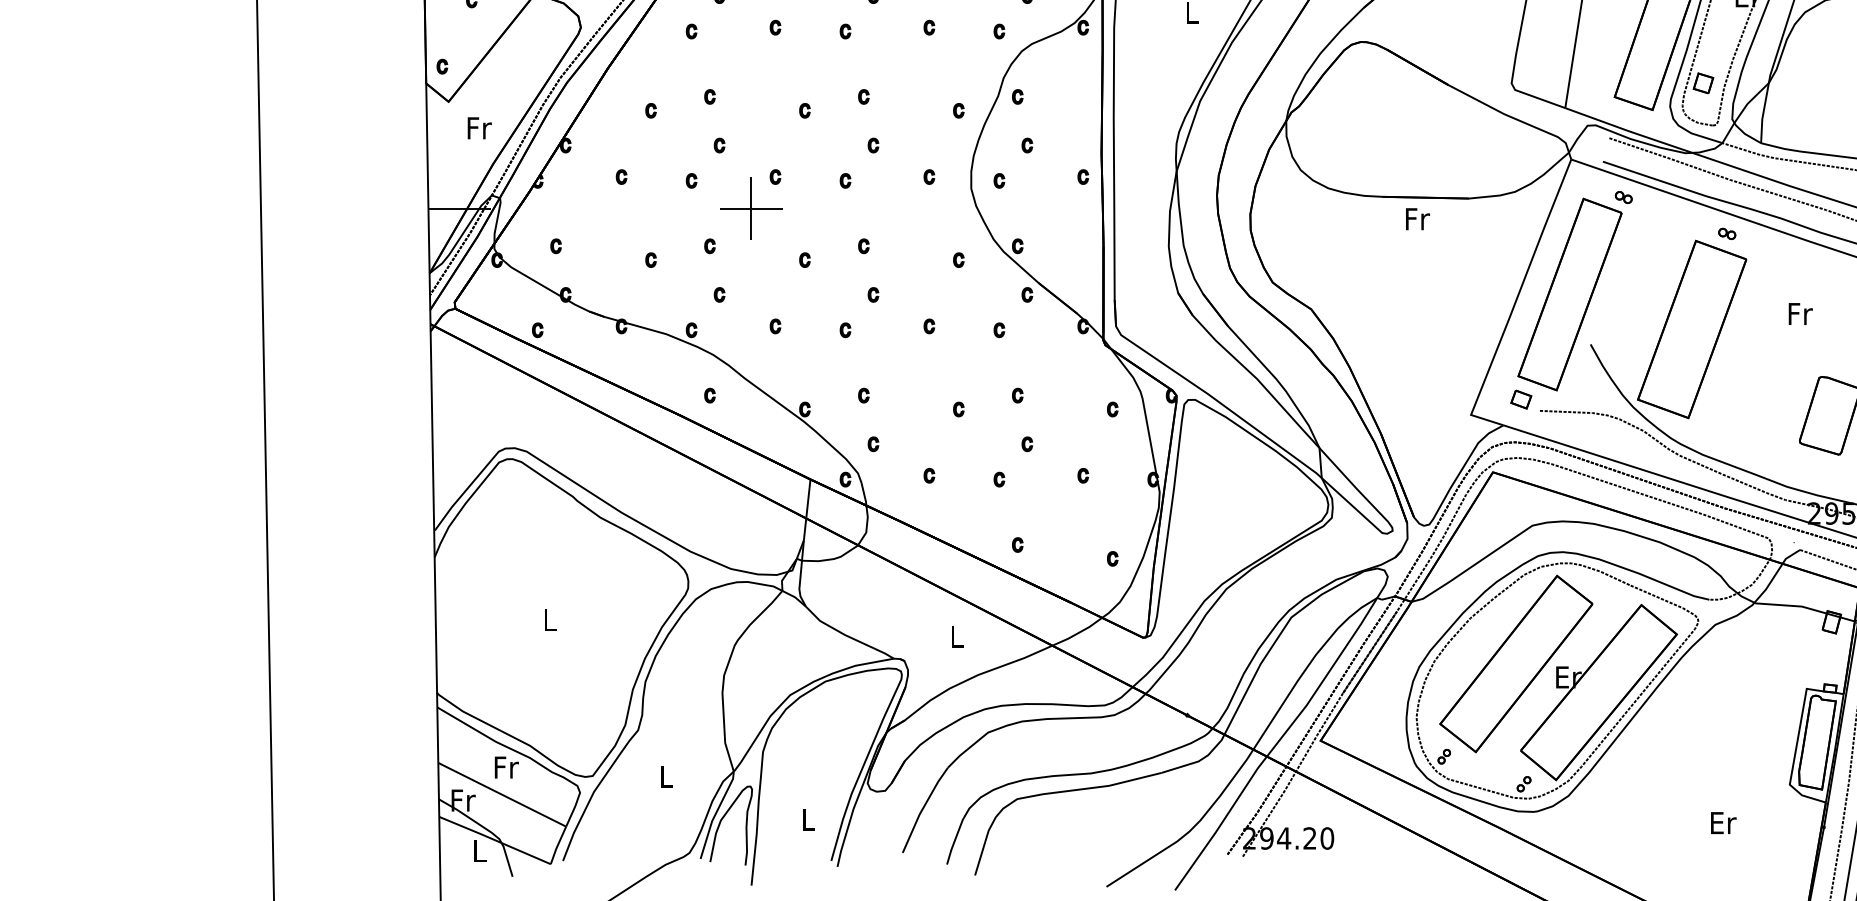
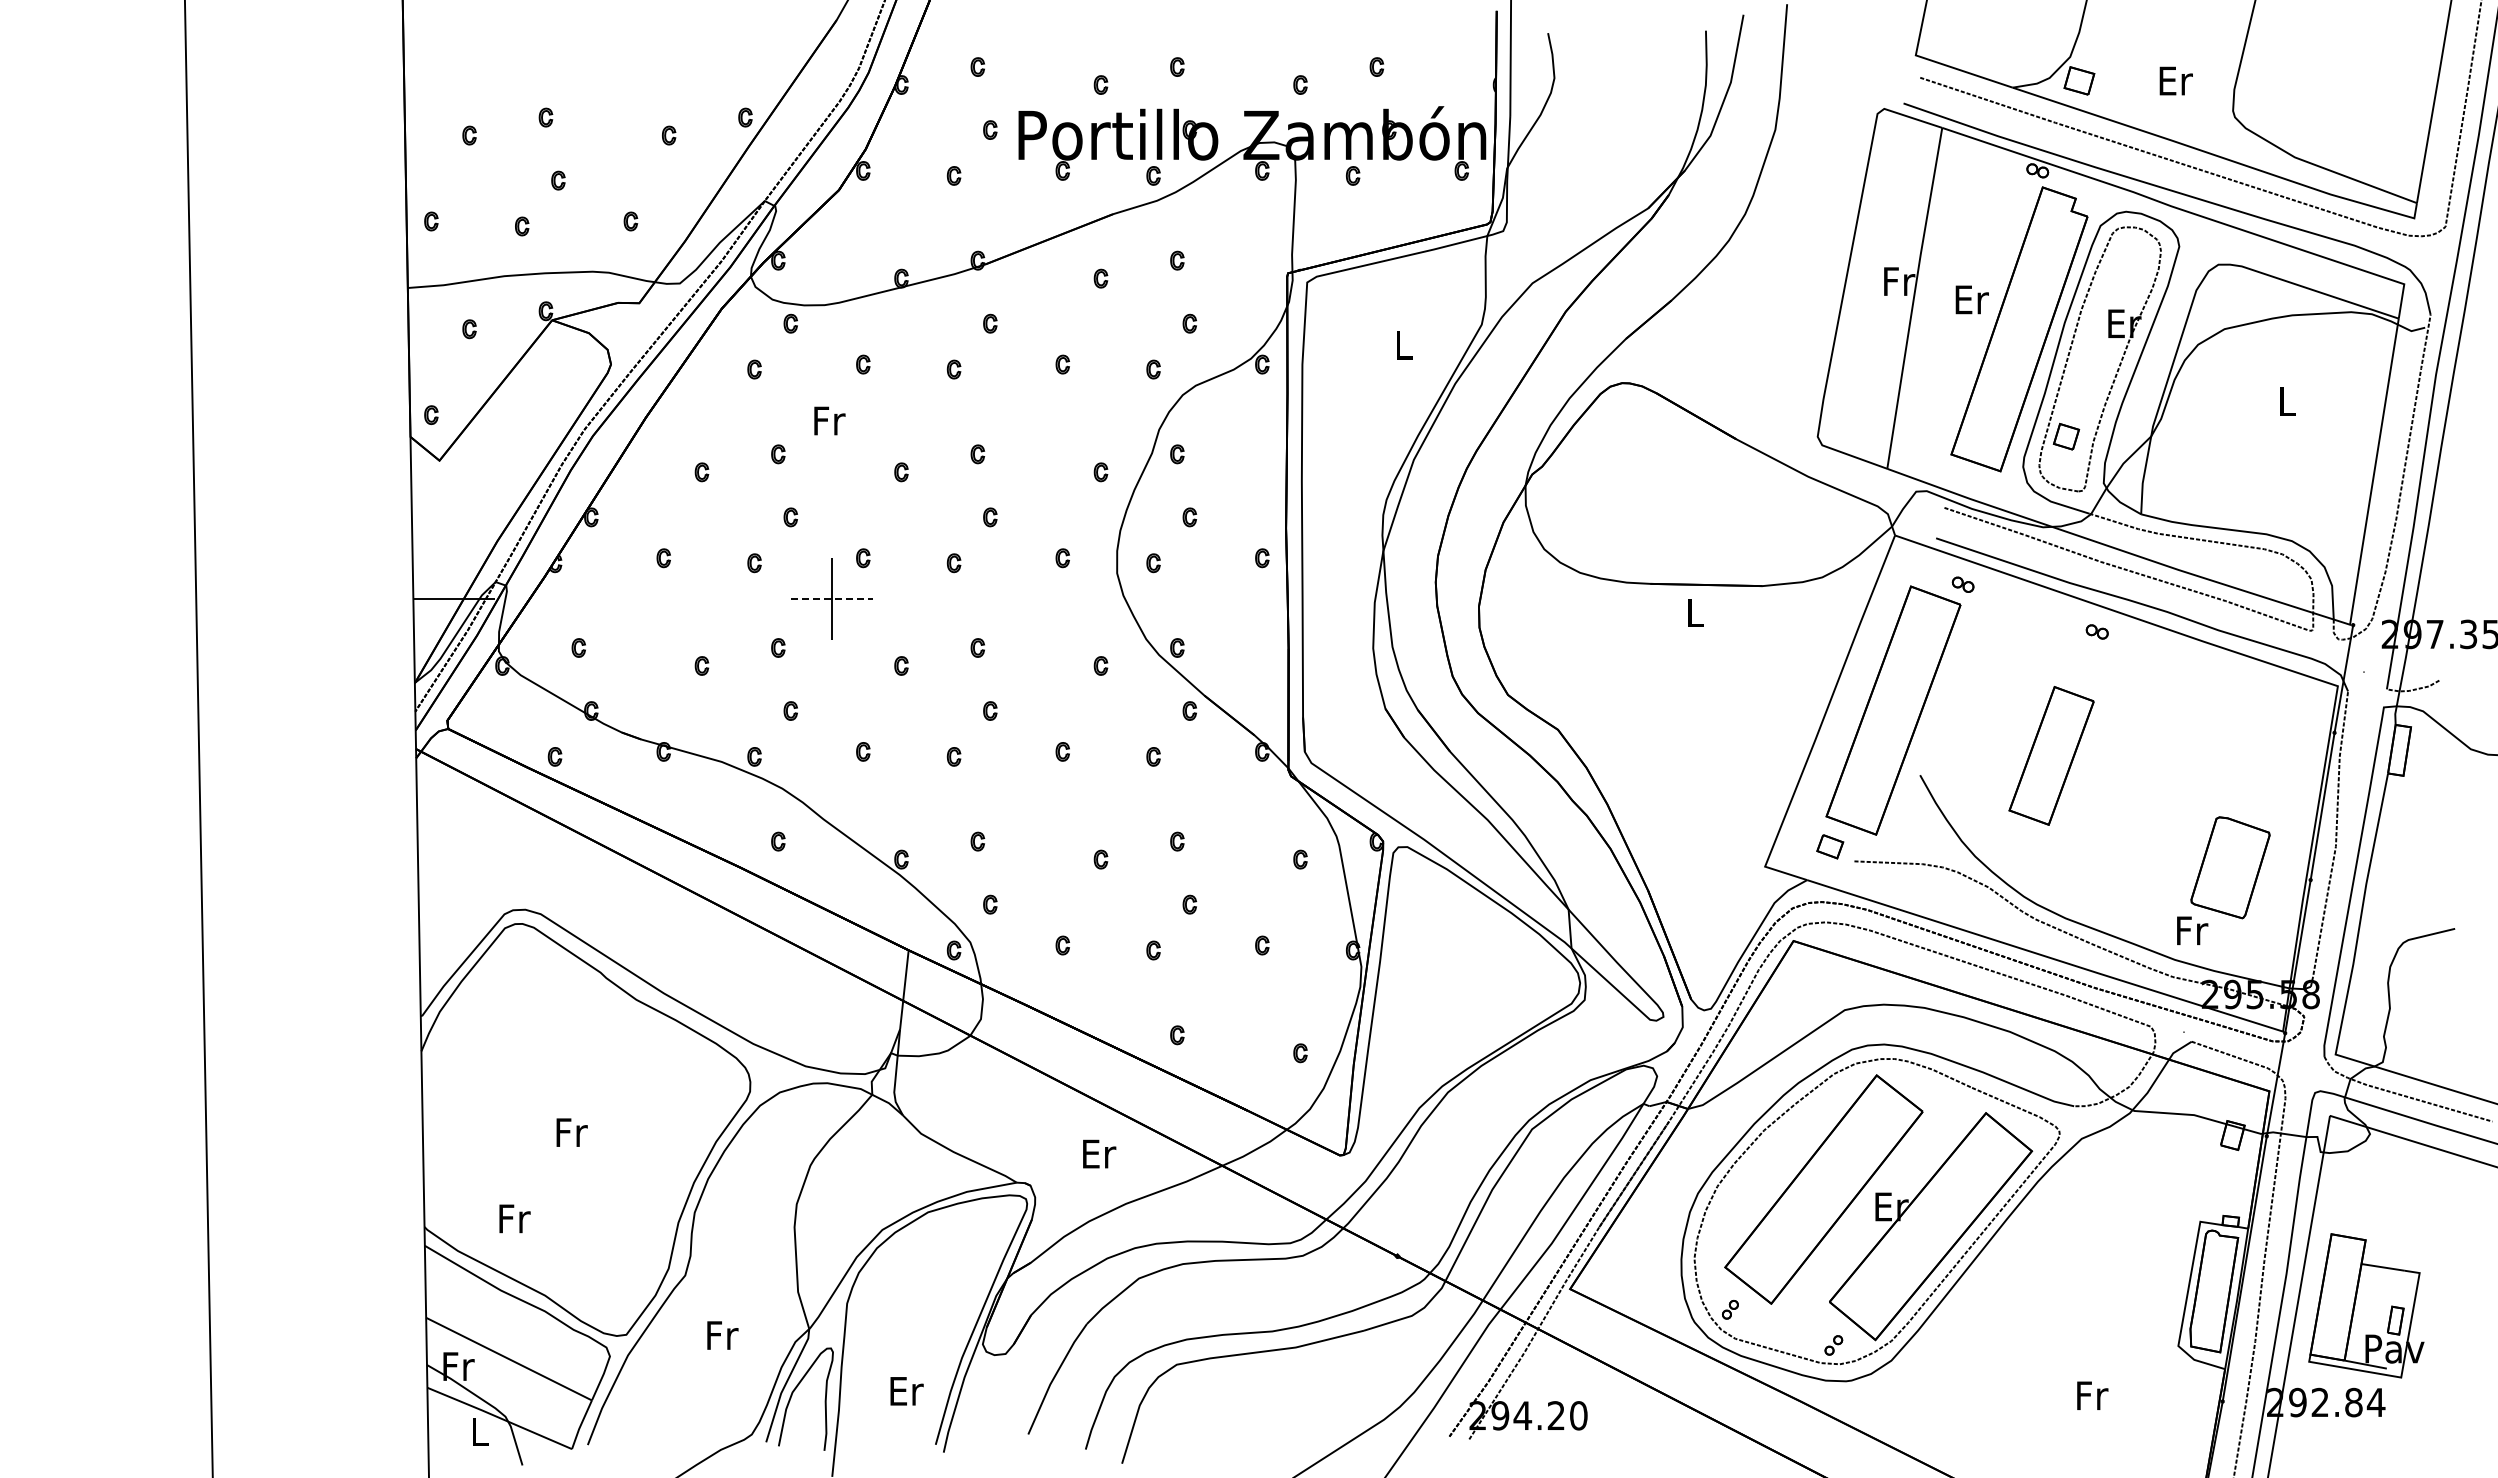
text: (479, 127) -> (829, 420), moved
line: (751, 208) -> (832, 599), solid -> dashed
text: (1417, 218) -> (1695, 612), Fr -> L
text: (1800, 313) -> (2192, 930), moved
part: (1691, 329) -> (2051, 755), size x0.6
text: (550, 620) -> (571, 1132), L -> Fr
text: (957, 636) -> (1099, 1153), L -> Er
text: (506, 767) -> (514, 1218), moved
text: (666, 776) -> (722, 1335), L -> Fr
text: (808, 819) -> (906, 1391), L -> Er
text: (1723, 822) -> (2092, 1395), Er -> Fr

